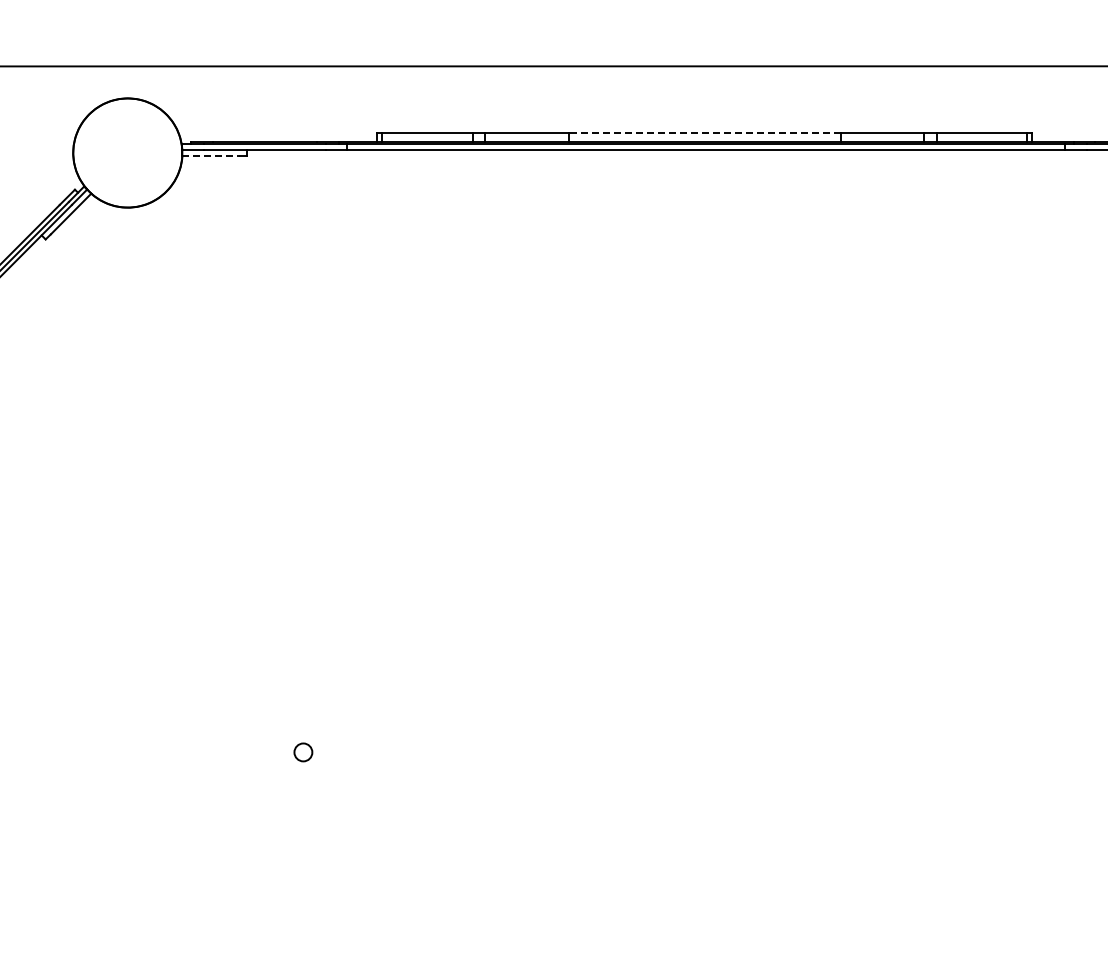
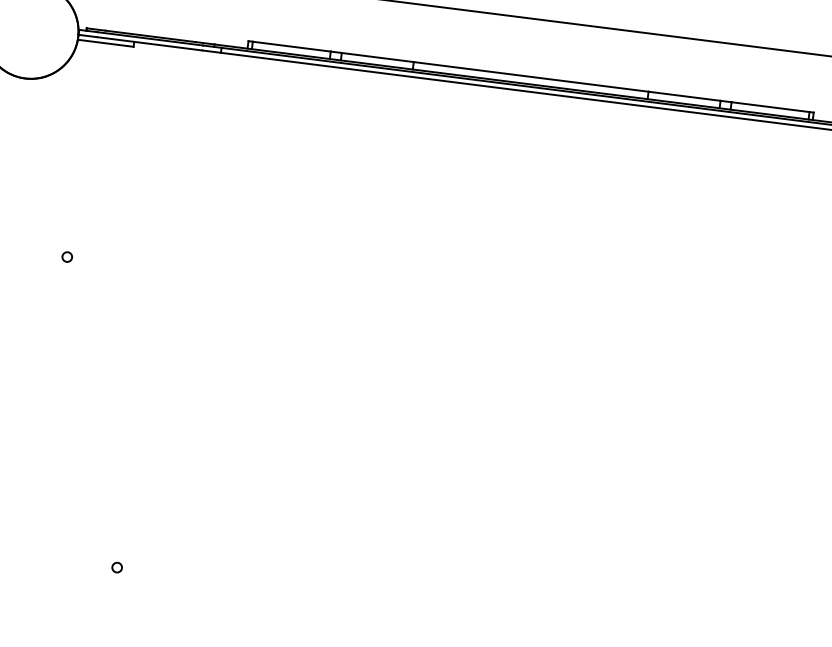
line: (704, 132) -> (531, 76), dashed -> solid
line: (211, 155) -> (103, 42), dashed -> solid
circle: (201, 404) -> (67, 256), added
circle: (302, 751) -> (116, 566), size x0.62

